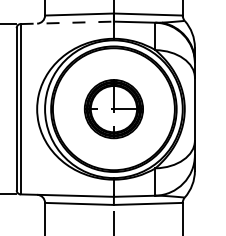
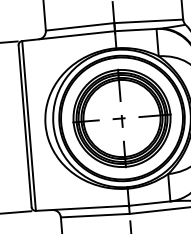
line: (67, 22) -> (68, 35), dashed -> solid
part: (113, 108) -> (121, 117), size x1.67

